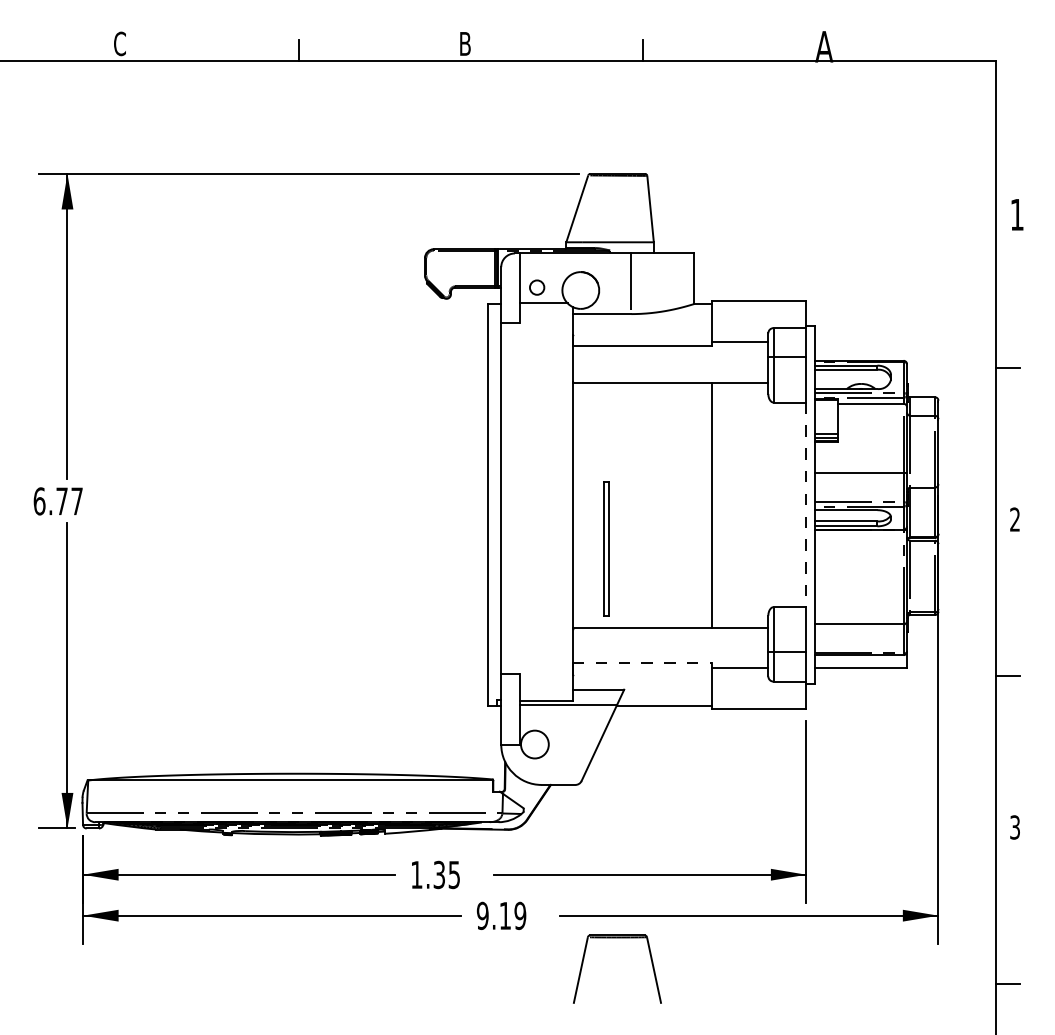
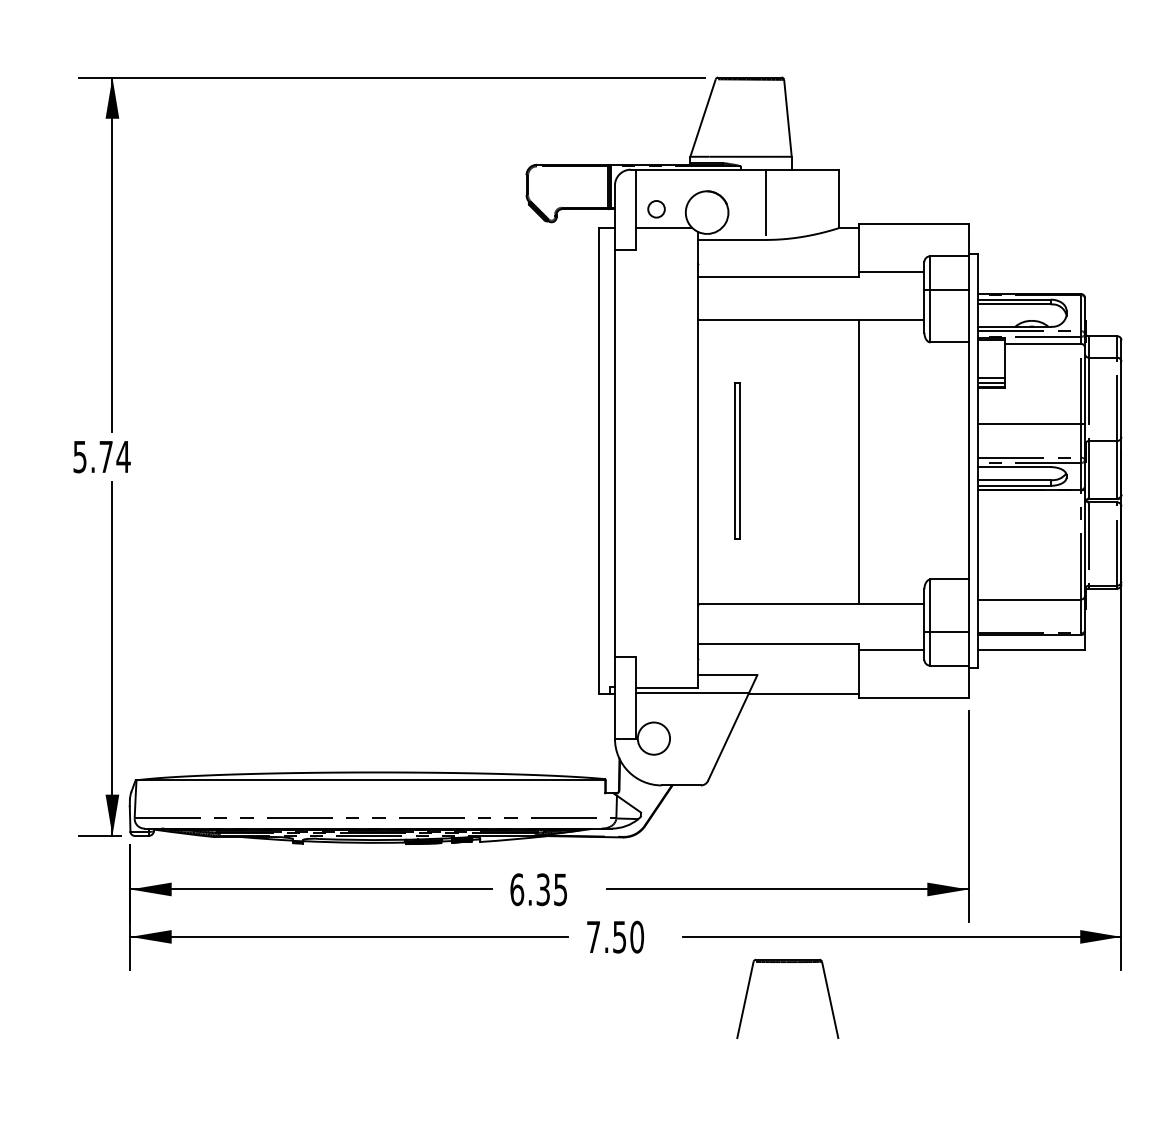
text: (58, 501) -> (102, 457), 6.77 -> 5.74
line: (806, 505) -> (968, 461), dashed -> solid
part: (606, 548) -> (736, 460), moved
line: (642, 663) -> (778, 644), dashed -> solid
text: (416, 874) -> (516, 889), 1.35 -> 6.35
text: (501, 915) -> (615, 936), 9.19 -> 7.50
part: (617, 938) -> (787, 963), moved

